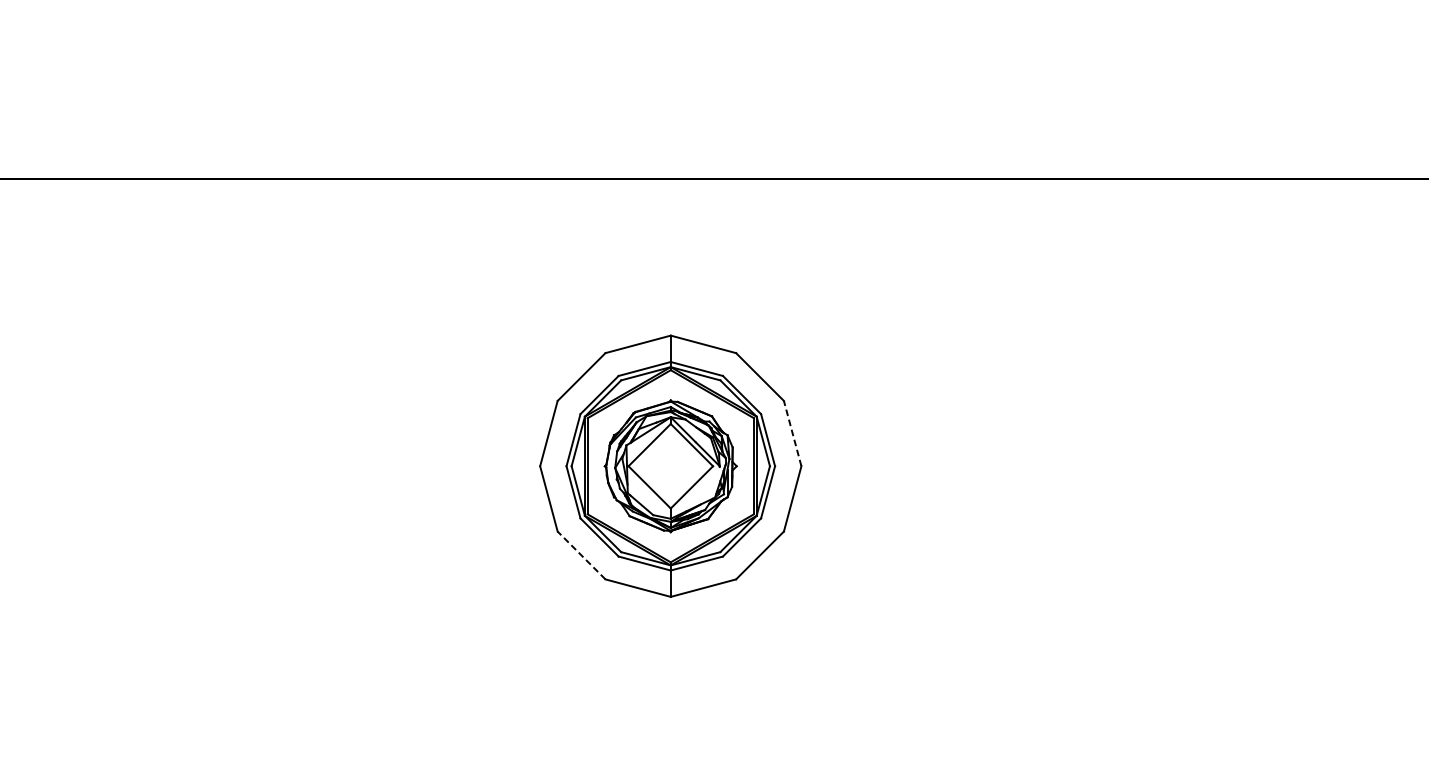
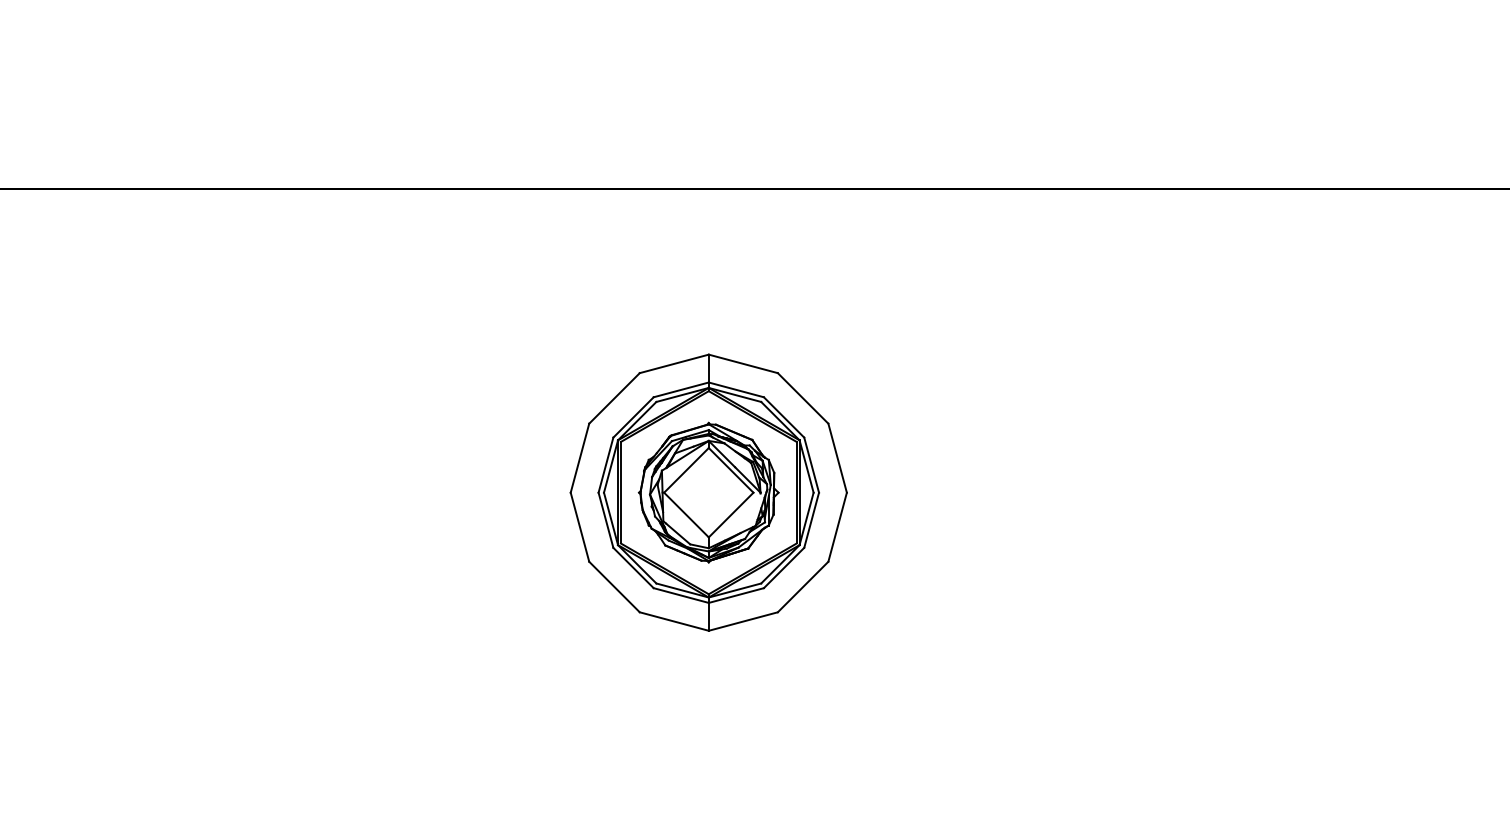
line: (792, 433) -> (837, 458), dashed -> solid
line: (581, 555) -> (614, 587), dashed -> solid

